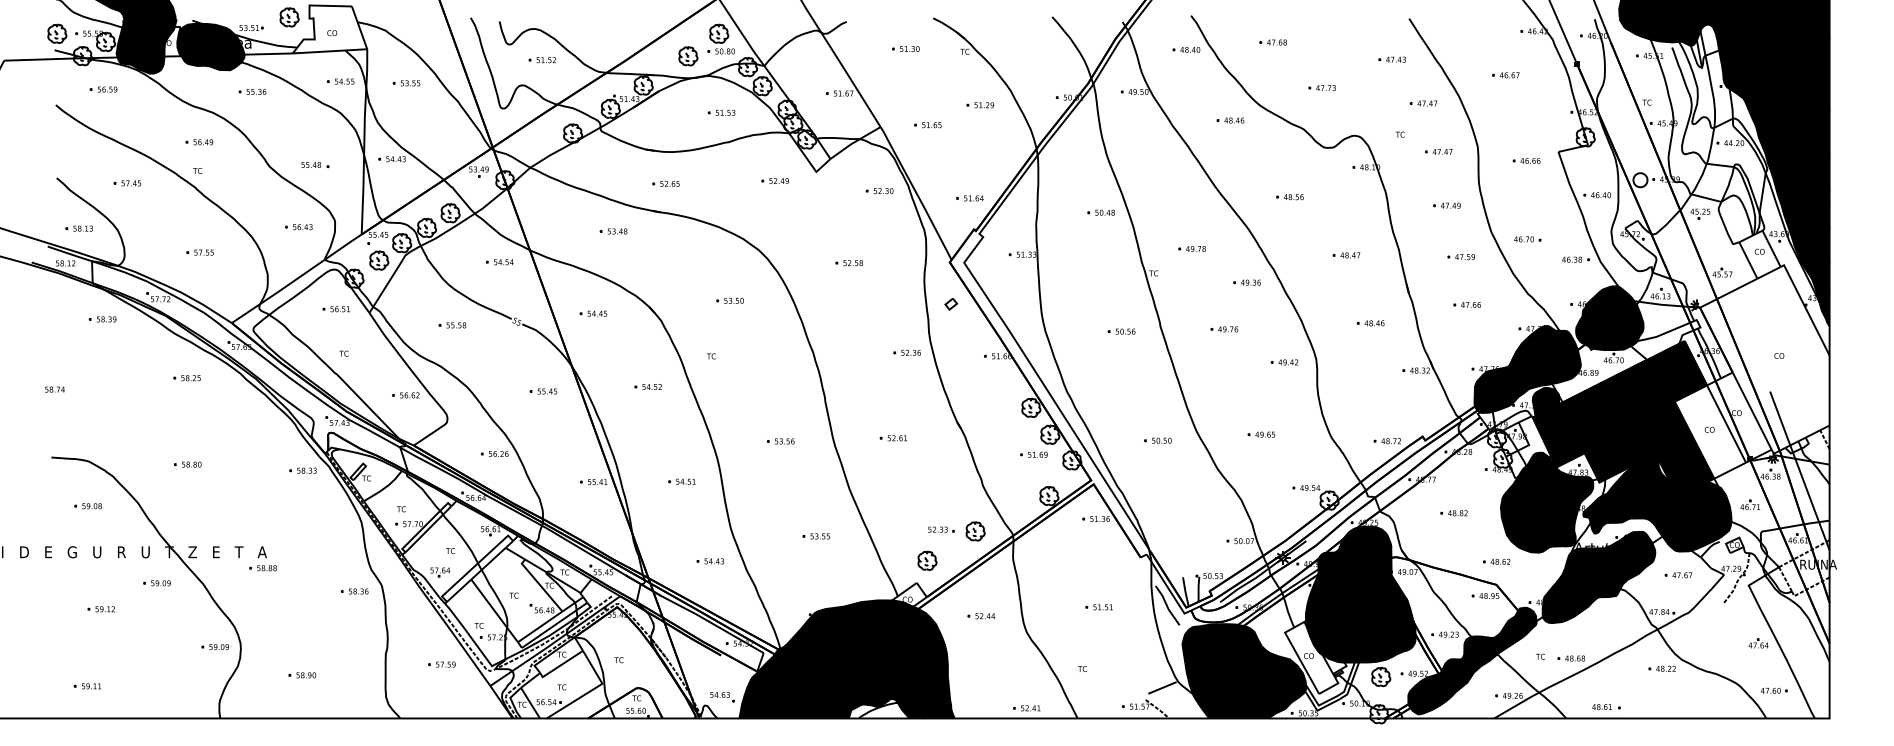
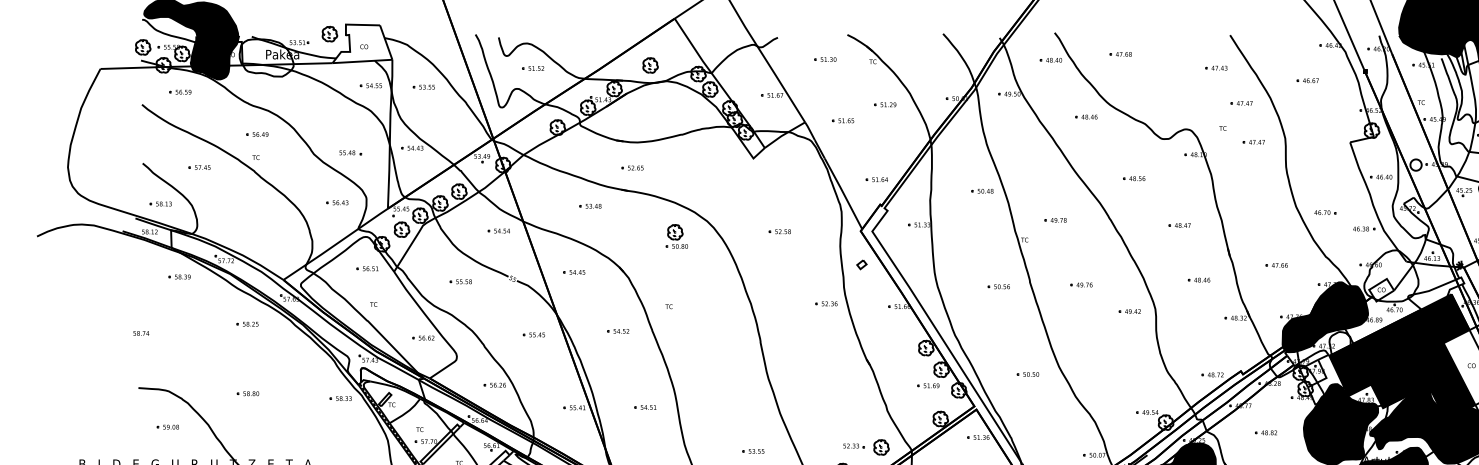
part: (720, 38) -> (676, 236), moved
fill: (210, 46) -> (266, 57), removed
part: (1321, 87) -> (1159, 90), removed
part: (252, 91) -> (300, 93), removed
part: (721, 112) -> (677, 110), removed
part: (1526, 160) -> (1324, 149), removed
part: (774, 180) -> (719, 165), removed
part: (879, 191) -> (804, 174), removed
part: (1446, 205) -> (1260, 185), removed
part: (199, 252) -> (257, 223), removed
part: (1460, 256) -> (1271, 226), removed
part: (1246, 282) -> (1099, 247), removed
part: (729, 300) -> (683, 261), removed
fill: (1609, 318) -> (1391, 276), removed
fill: (1545, 402) -> (1339, 343), removed
part: (1261, 434) -> (1111, 369), removed
part: (892, 438) -> (814, 372), removed
part: (780, 441) -> (724, 375), removed

